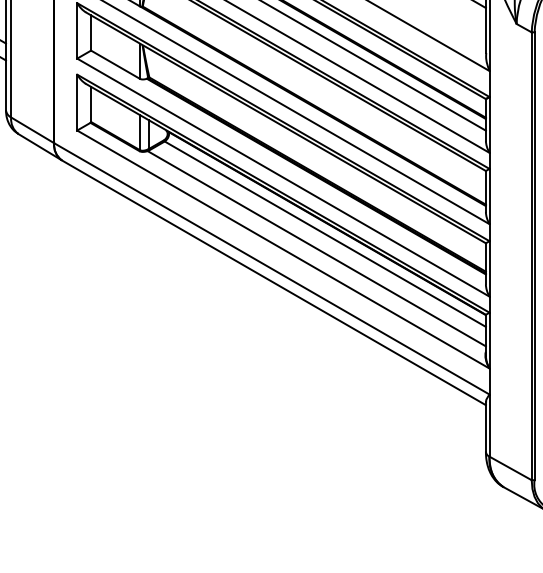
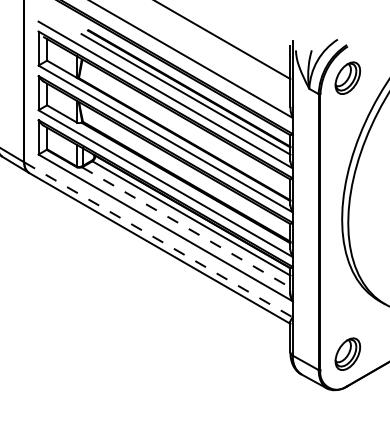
line: (317, 248) -> (186, 227), solid -> dashed
line: (271, 268) -> (158, 239), solid -> dashed

